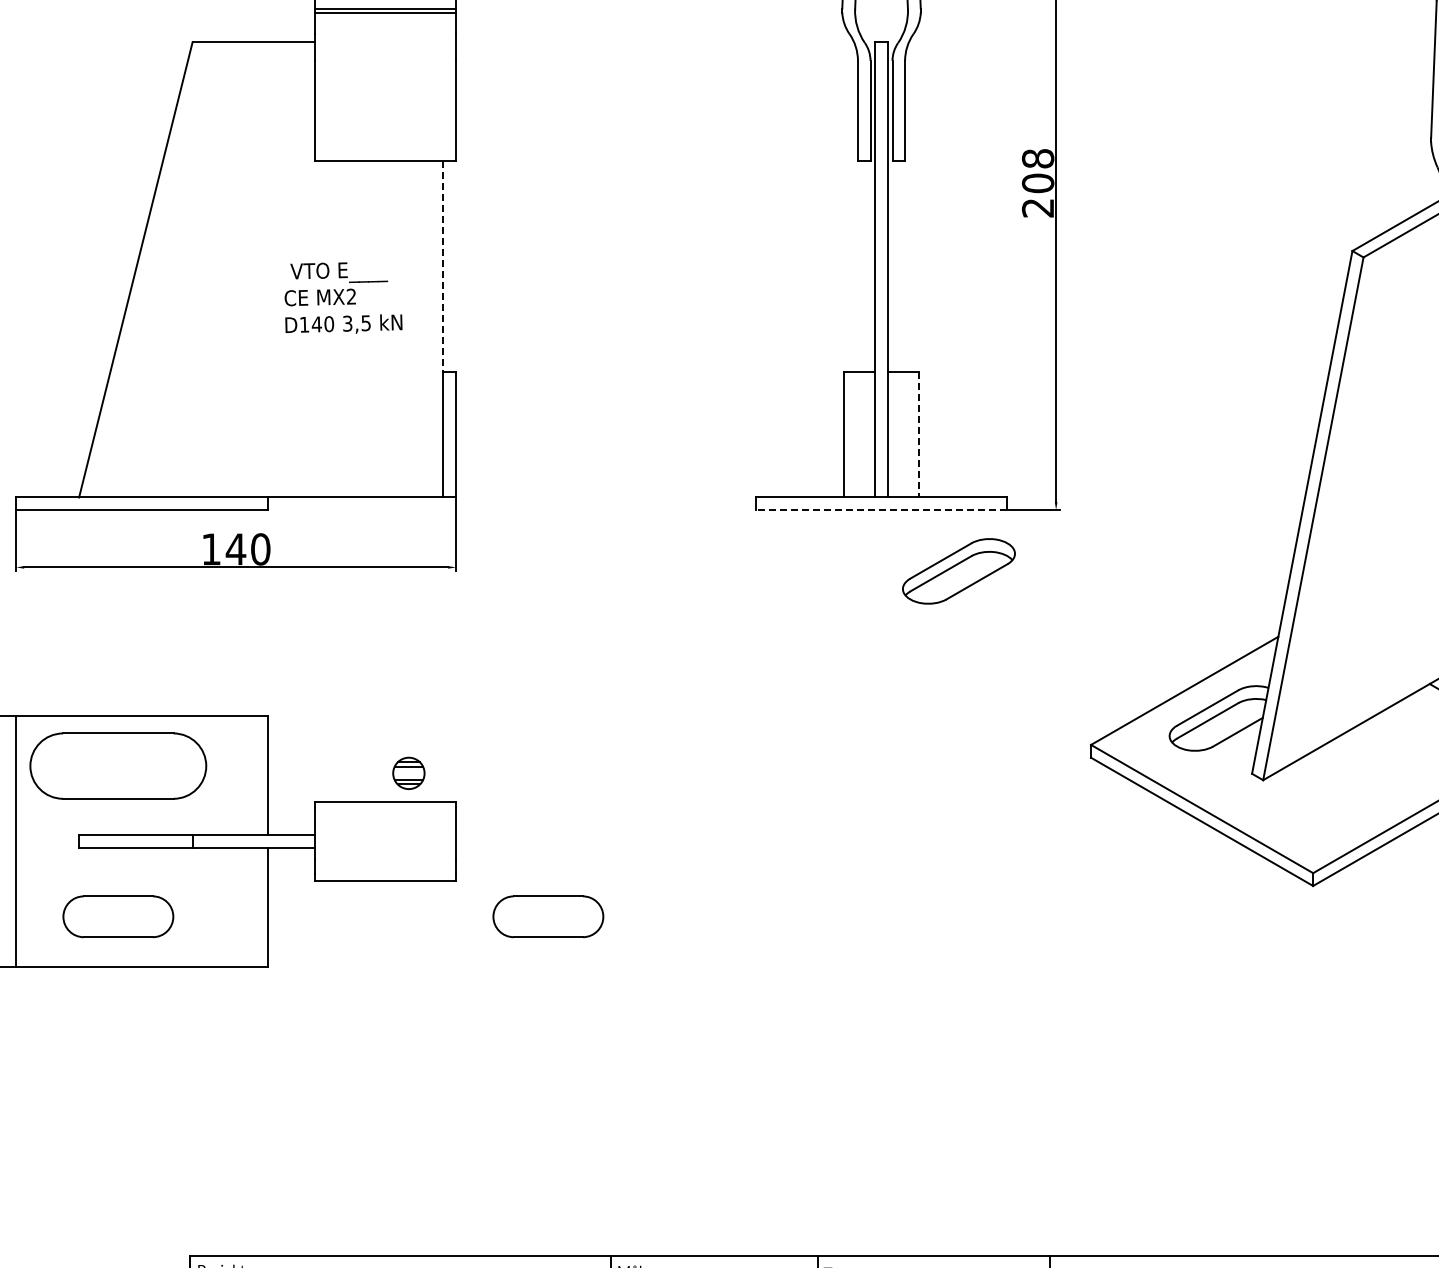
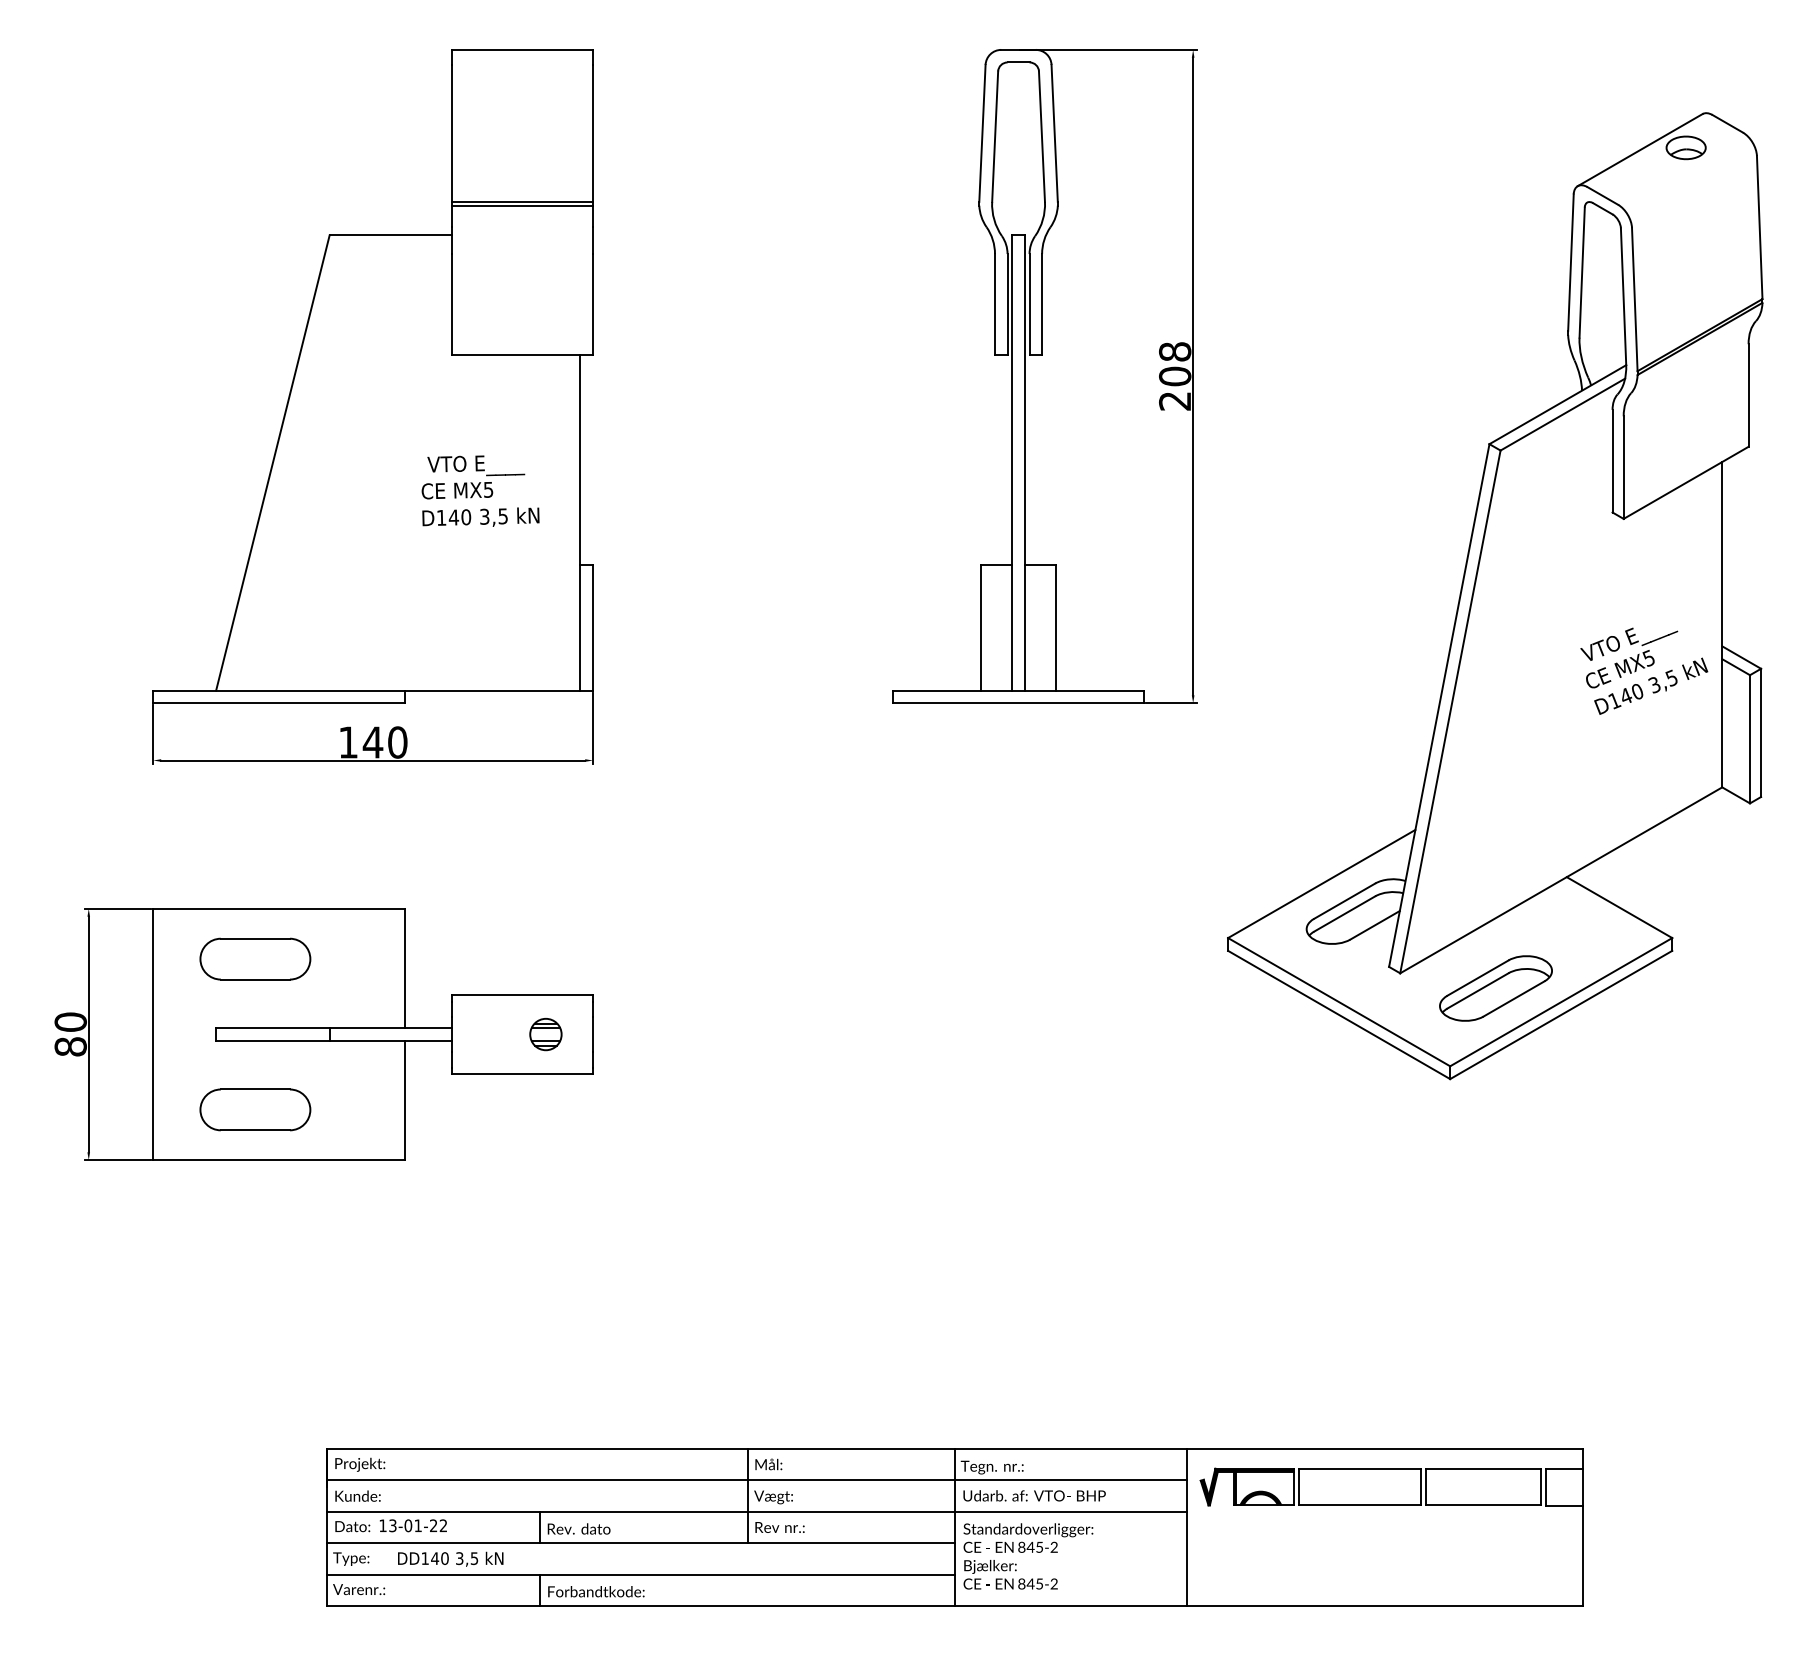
line: (443, 267) -> (580, 460), dashed -> solid
text: (351, 296) -> (488, 489), MX2 -> MX5
line: (919, 434) -> (1056, 627), dashed -> solid
line: (881, 510) -> (1018, 703), dashed -> solid
part: (958, 571) -> (1495, 988), moved
part: (118, 765) -> (255, 958), size x0.62
part: (408, 773) -> (545, 1034), moved
part: (548, 916) -> (685, 1109), removed

